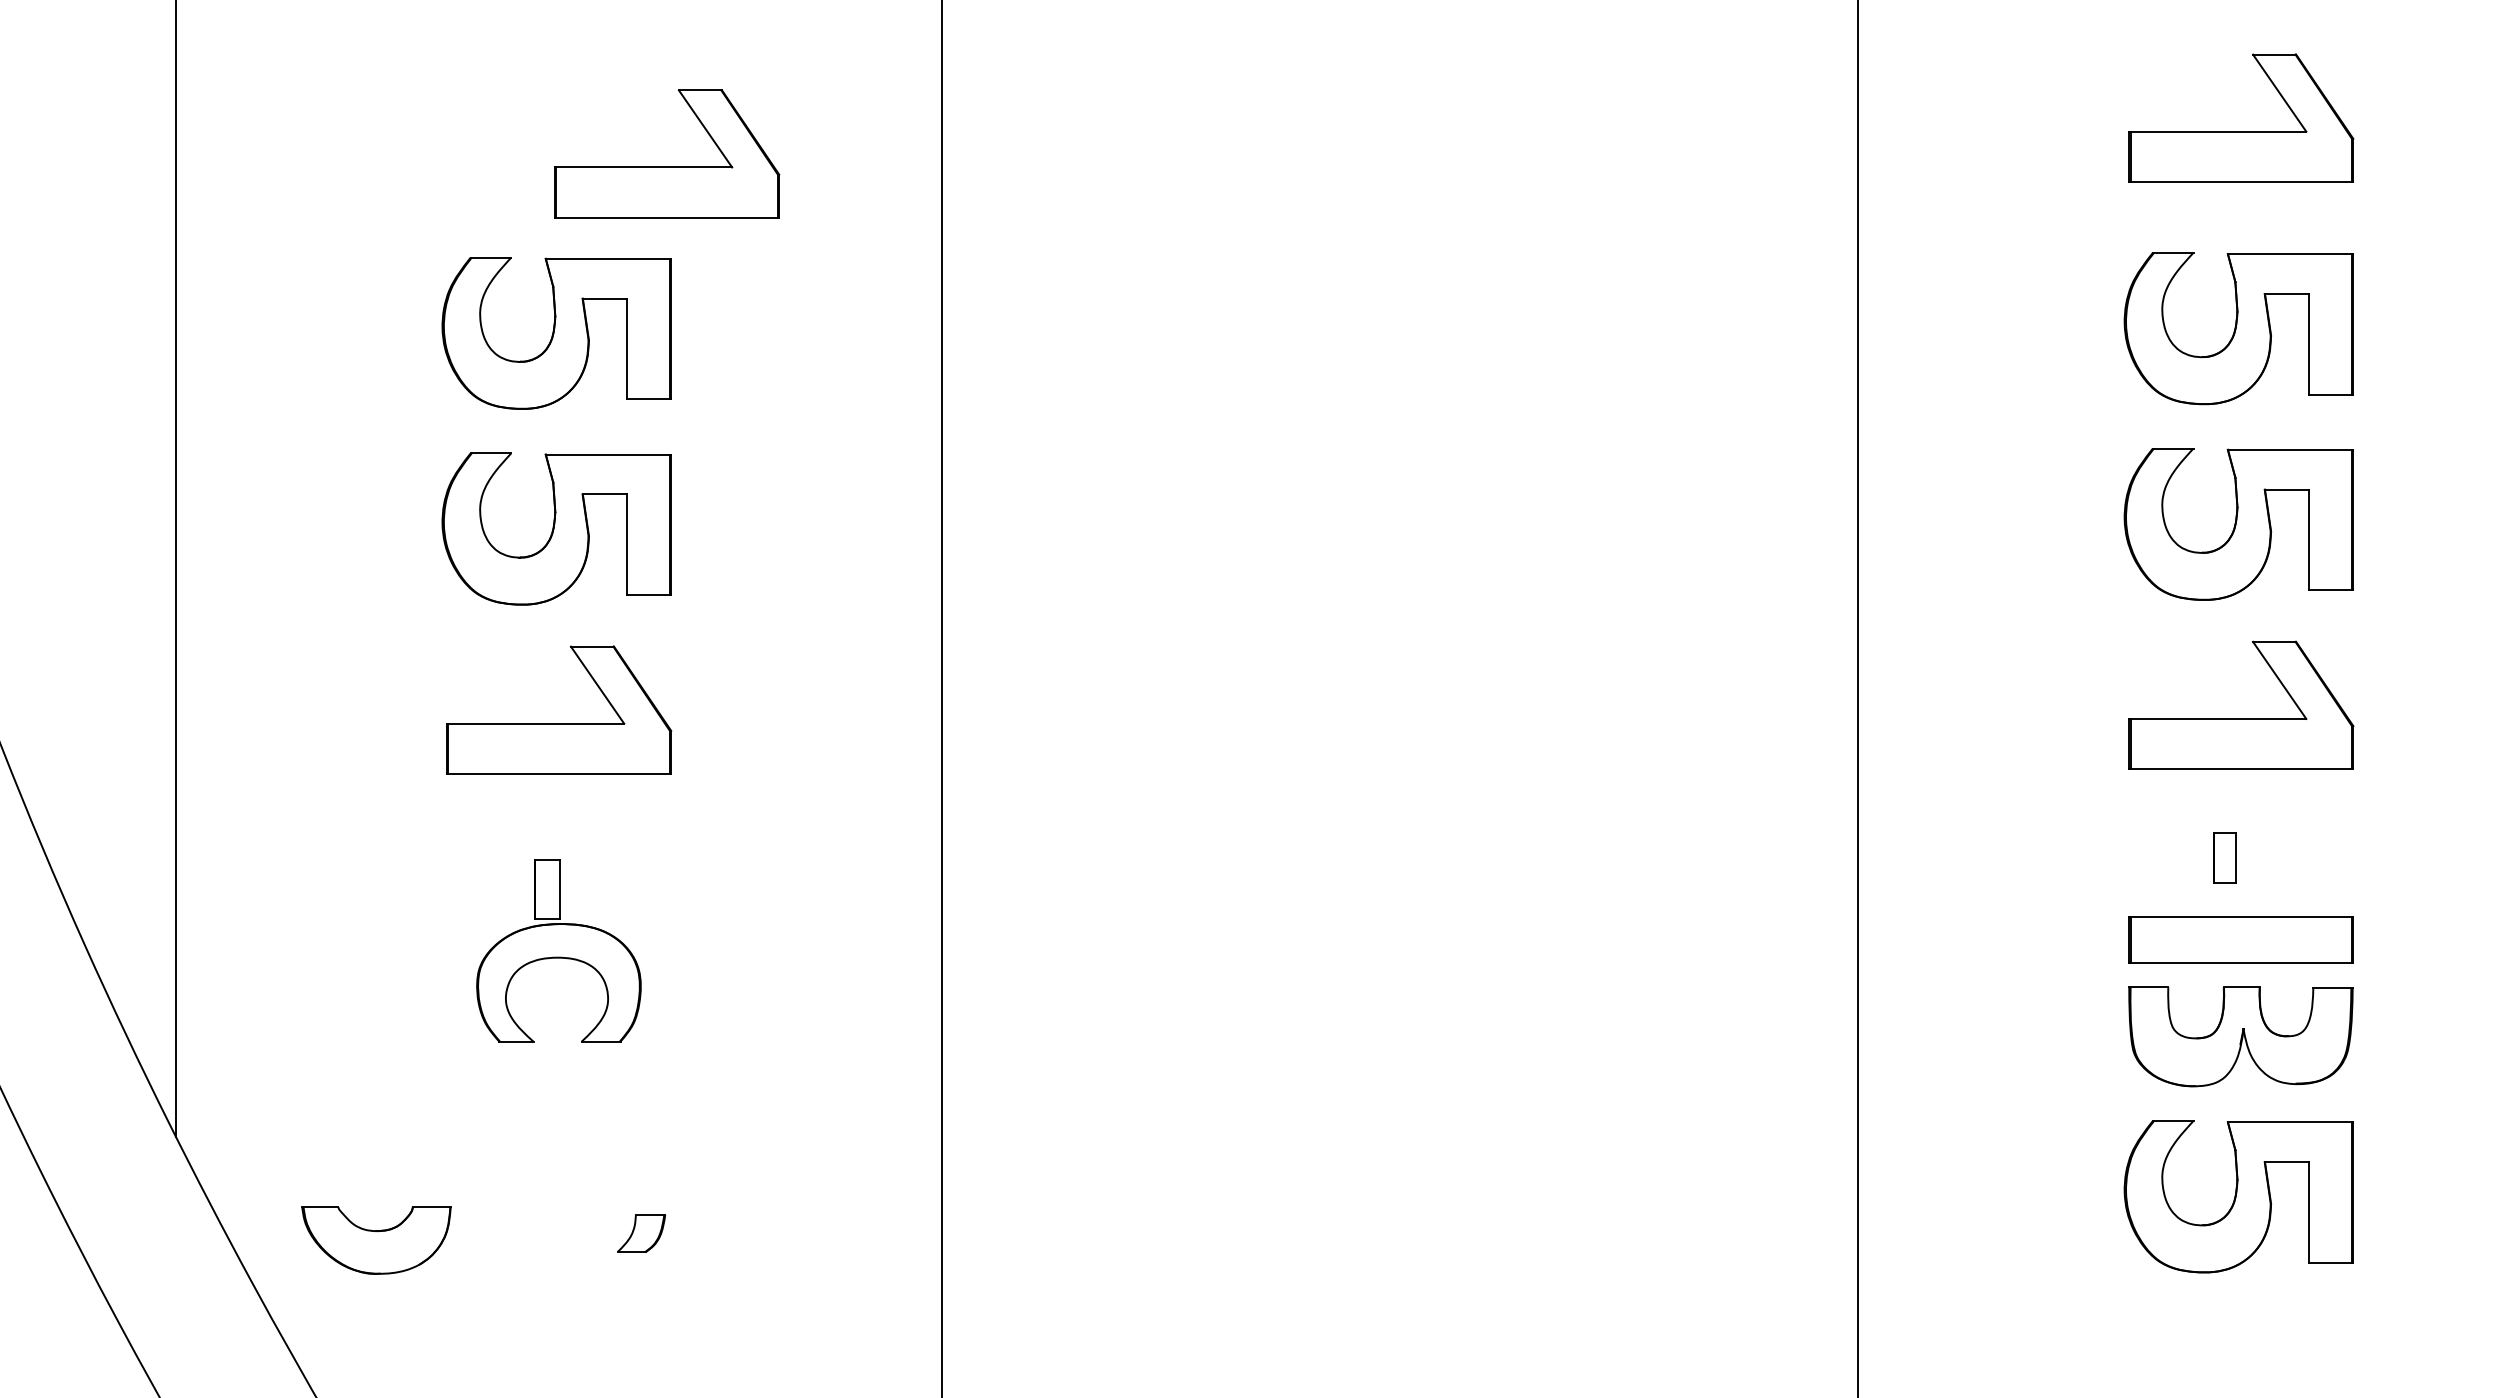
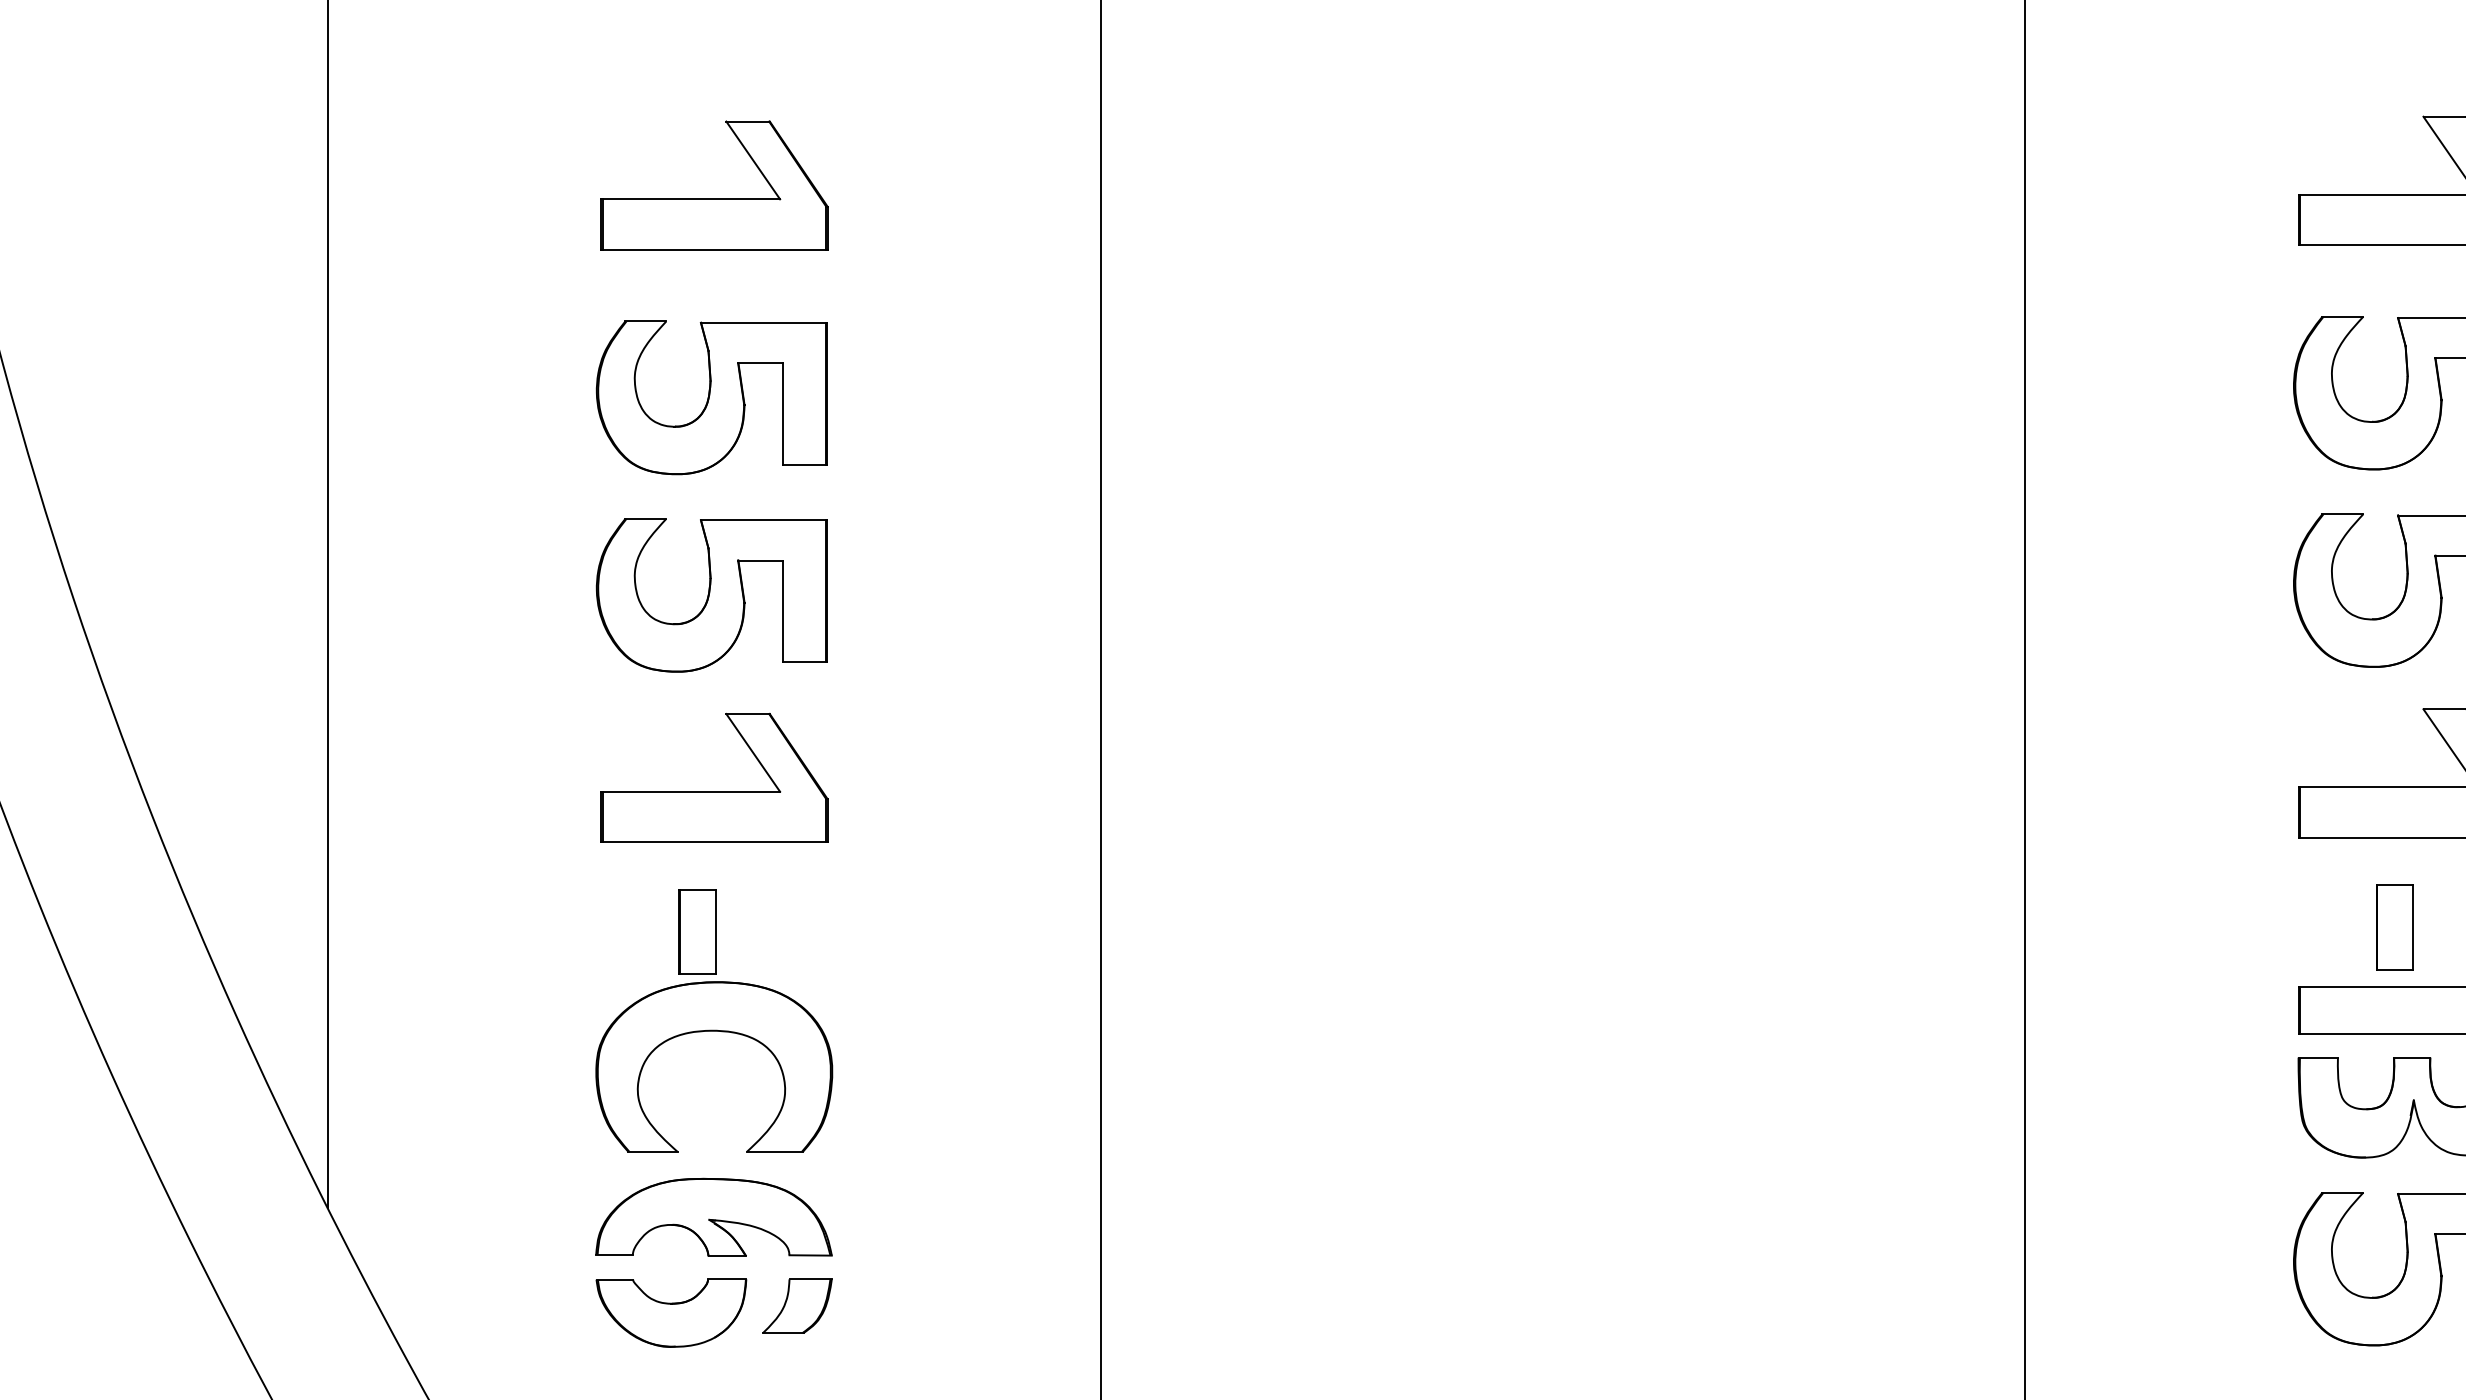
part: (667, 166) -> (714, 198), moved
part: (2224, 857) -> (2394, 926), size x1.67
part: (558, 950) -> (713, 1020), size x1.43
part: (558, 1145) -> (713, 1217), added
part: (641, 1233) -> (797, 1306), size x1.43
part: (376, 1240) -> (671, 1313), moved

